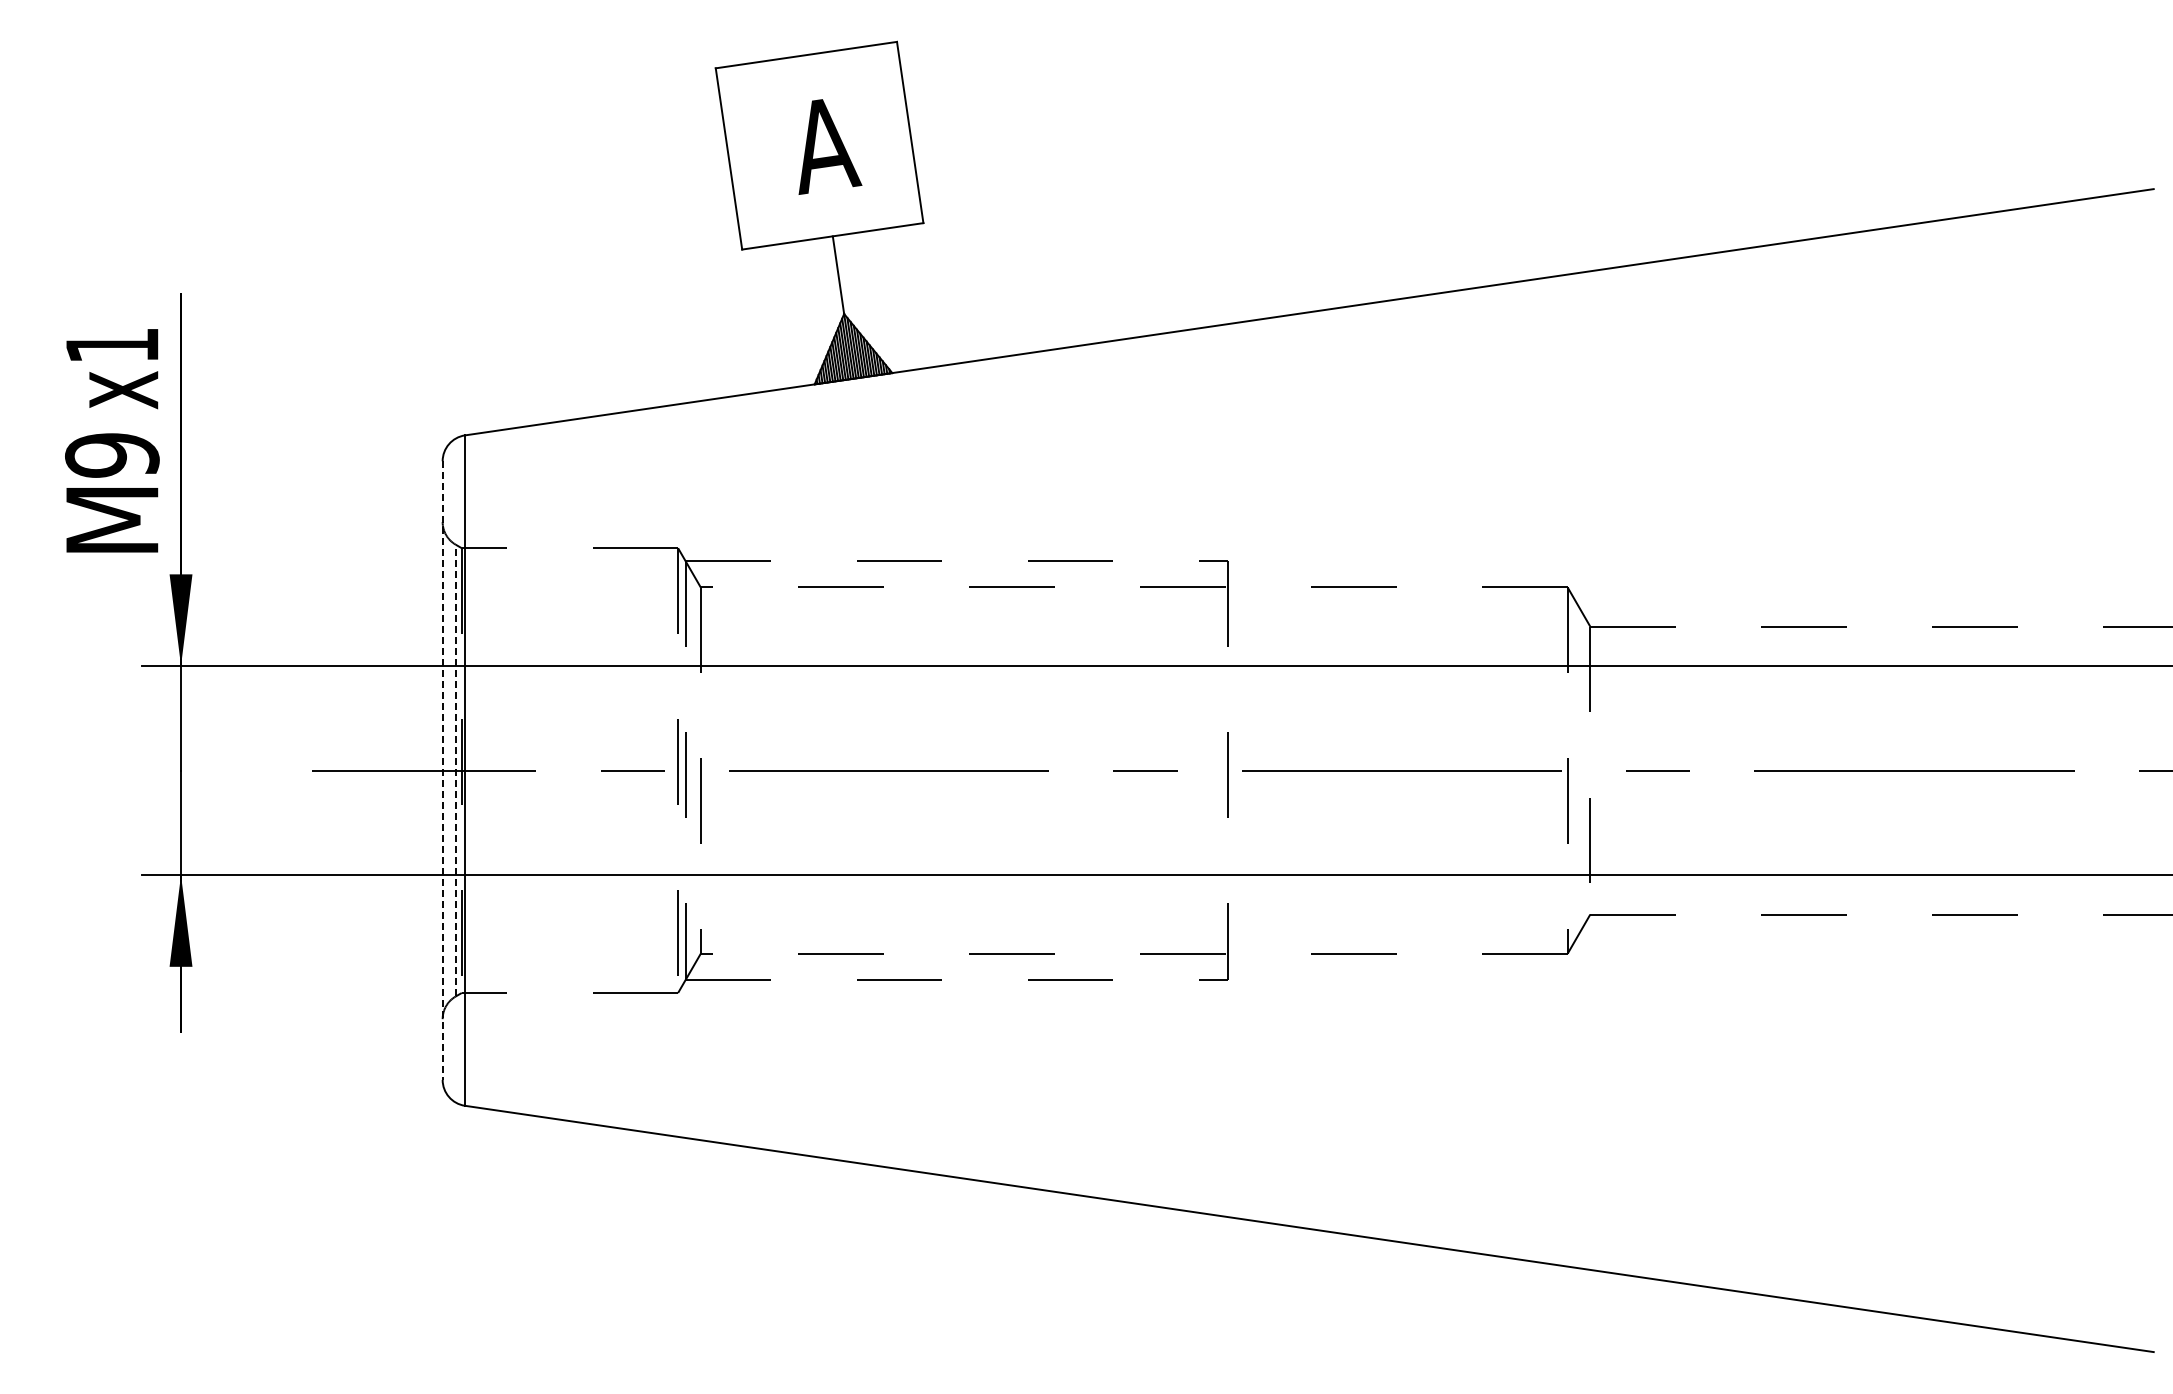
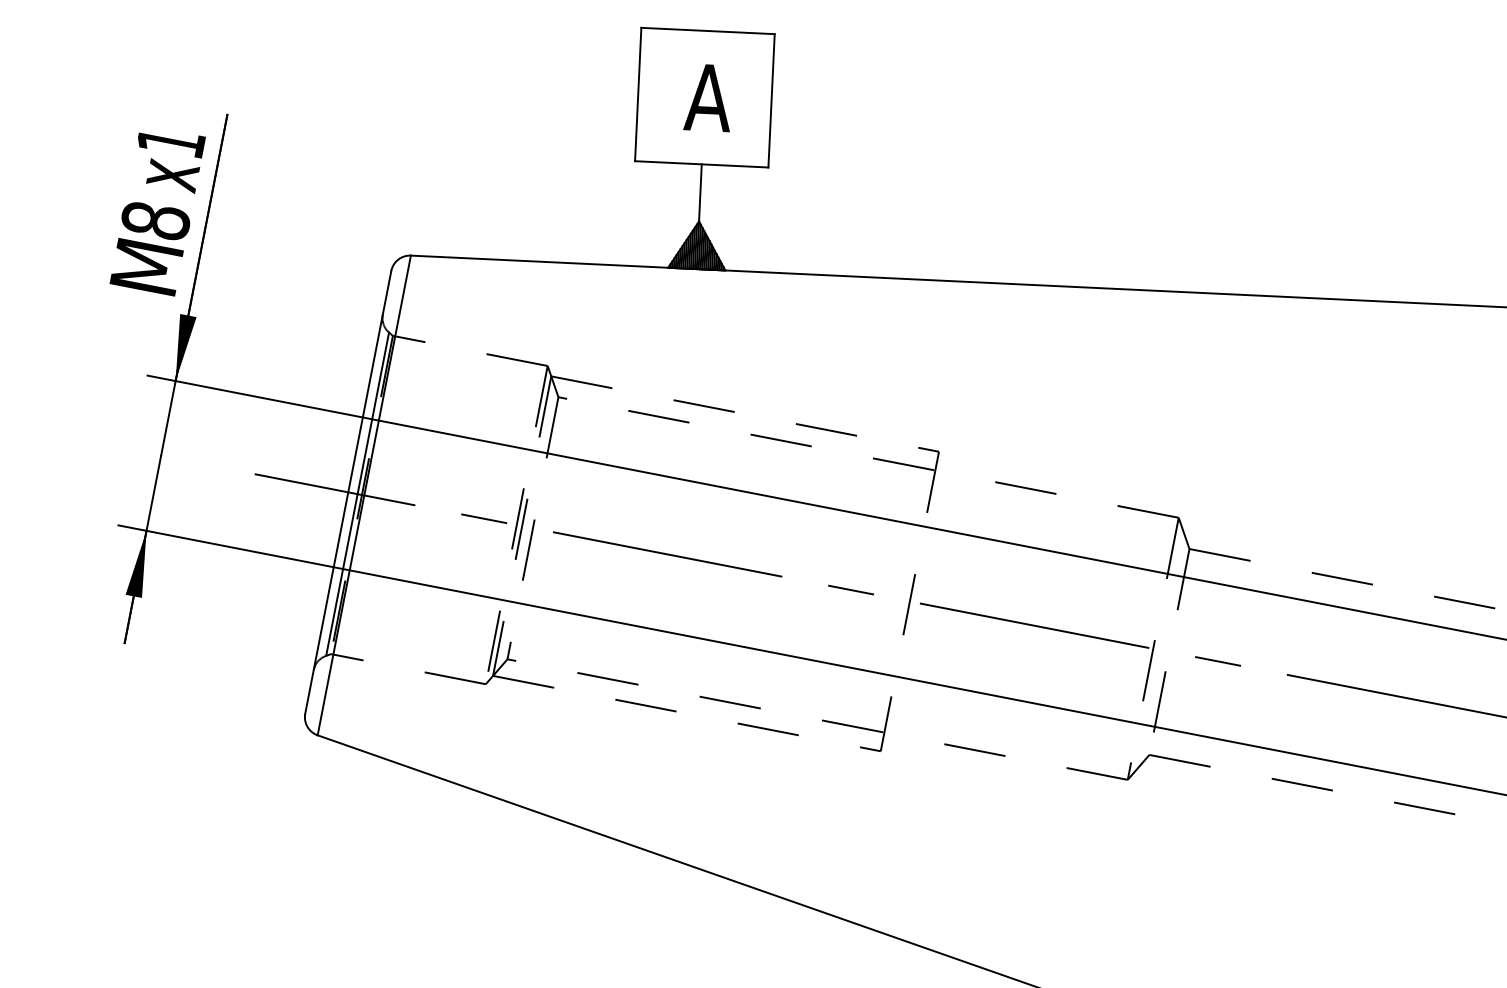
text: (112, 455) -> (155, 220), 9 -> 8
line: (455, 770) -> (357, 494), dashed -> solid
line: (442, 771) -> (348, 492), dashed -> solid

